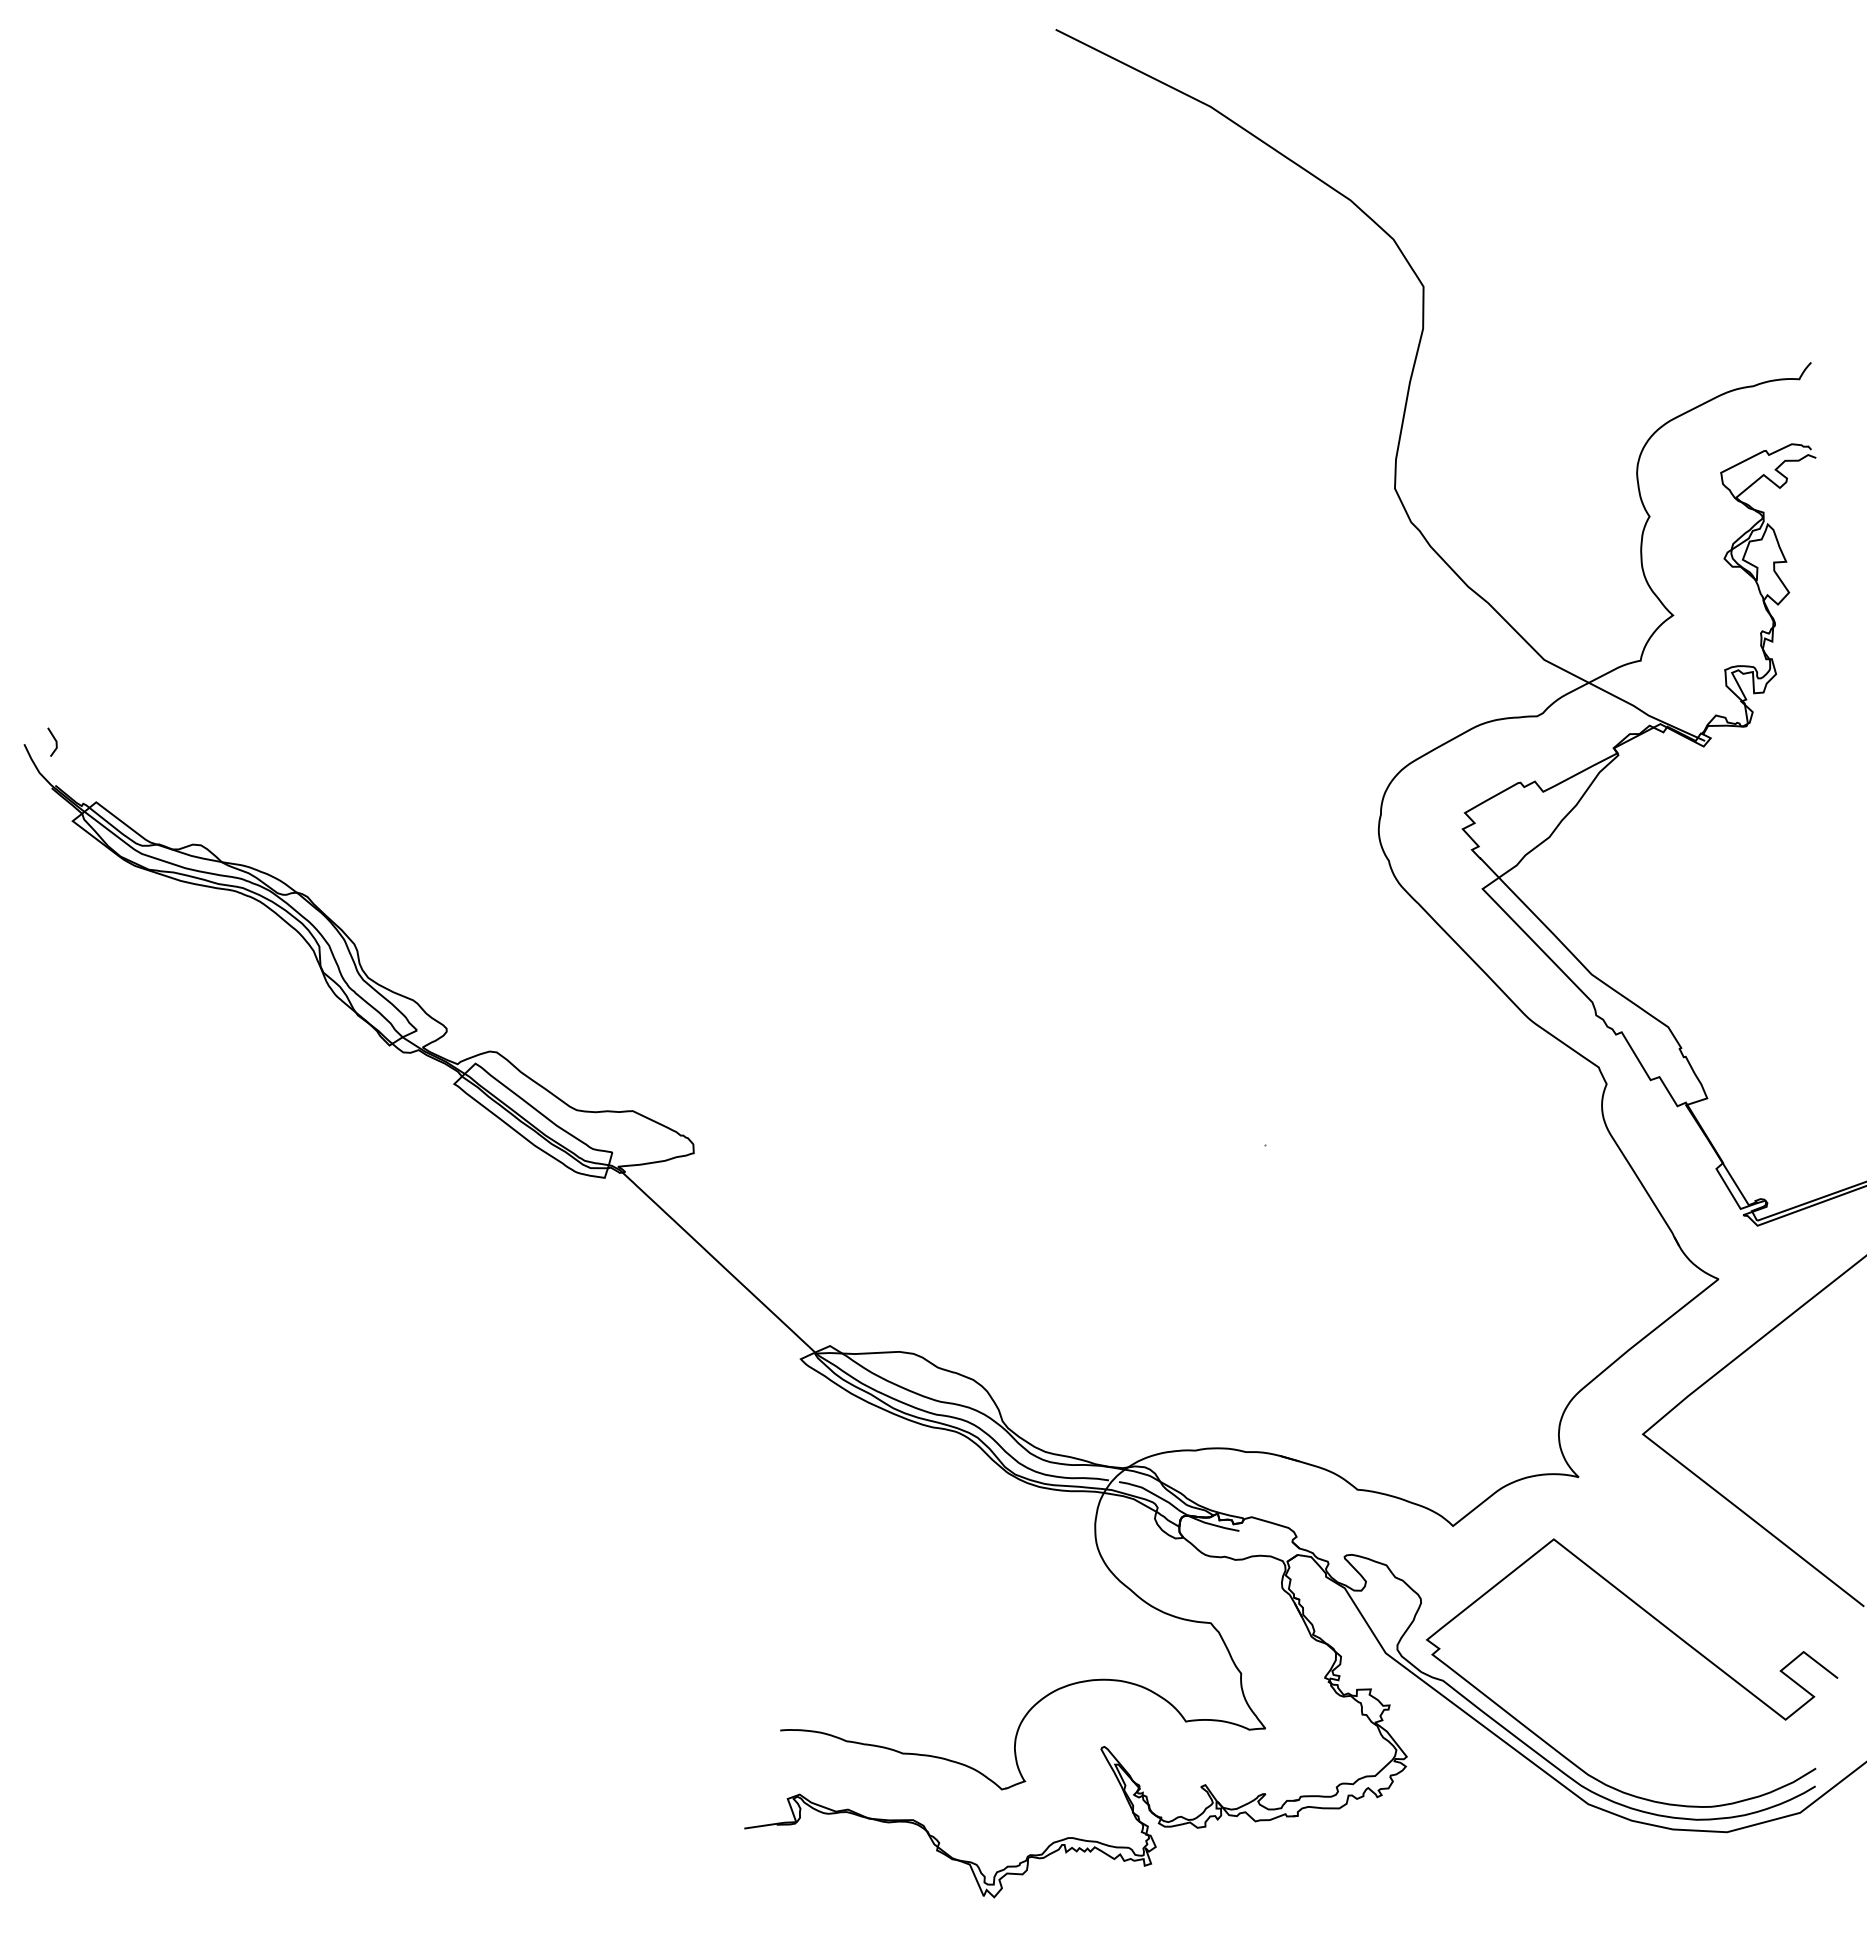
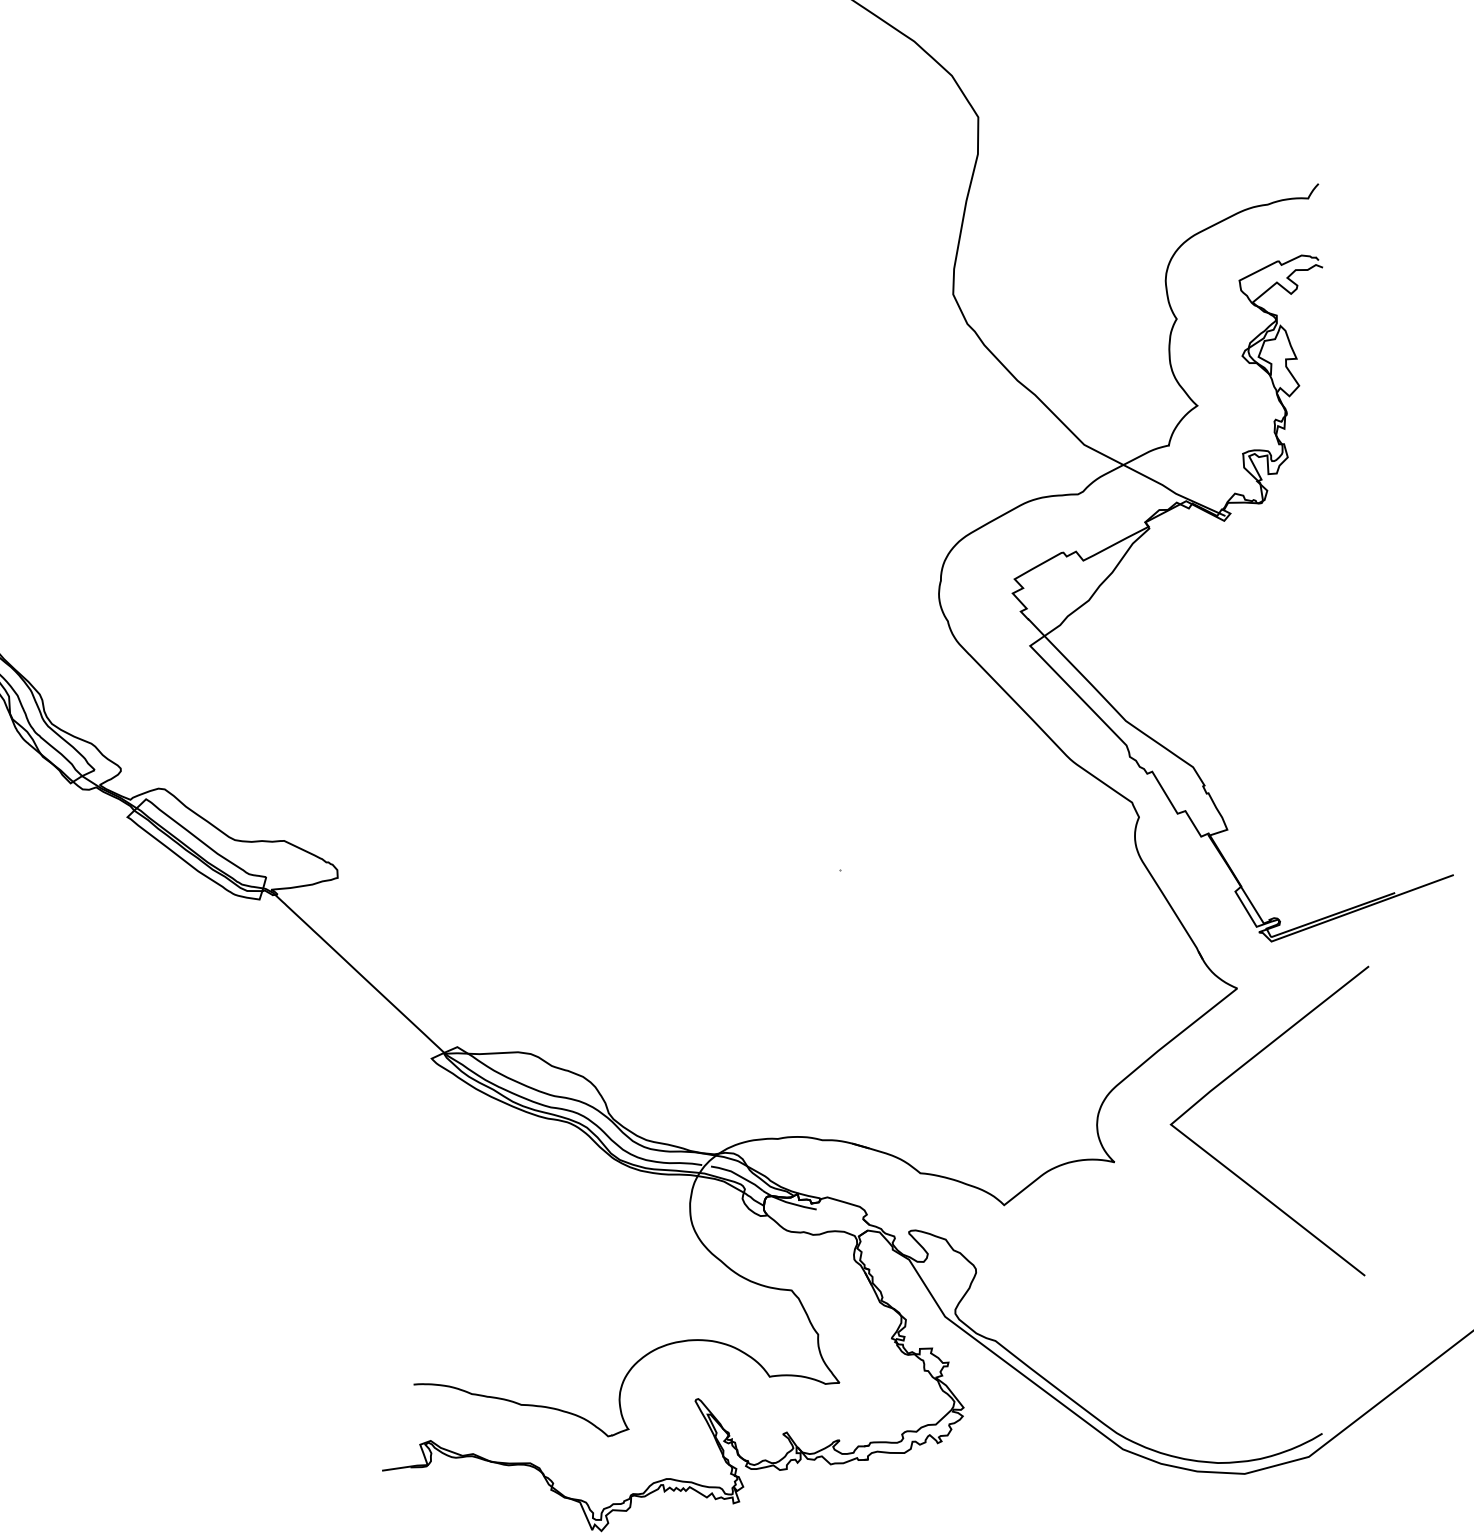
curve: (1664, 1627) -> (1189, 1294), removed

